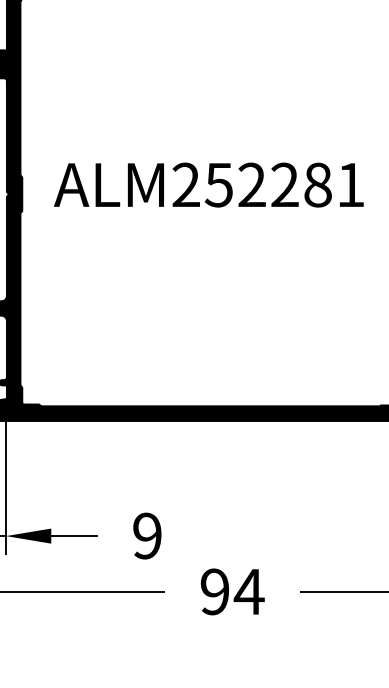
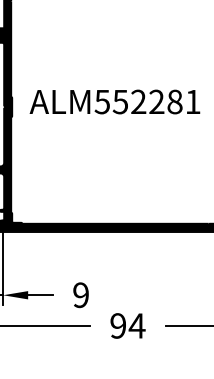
text: (184, 184) -> (101, 101), ALM252281 -> ALM552281

